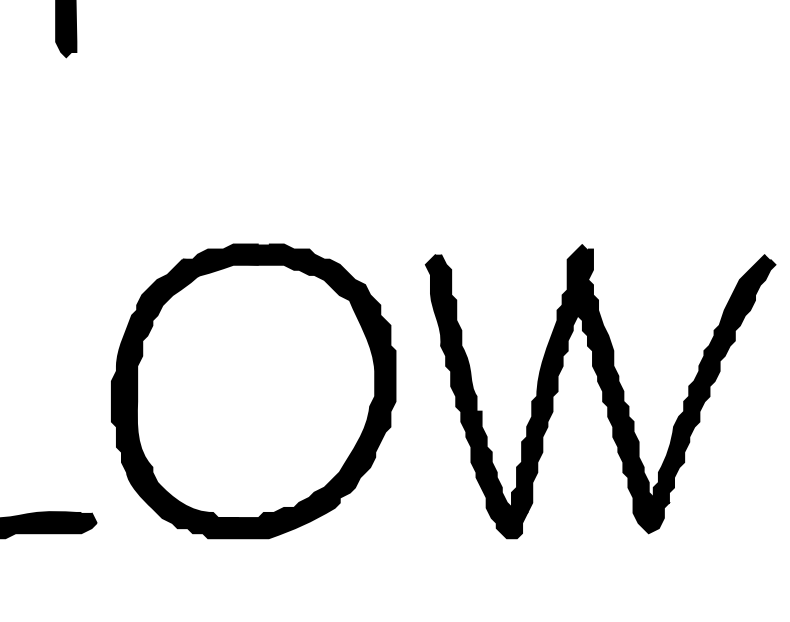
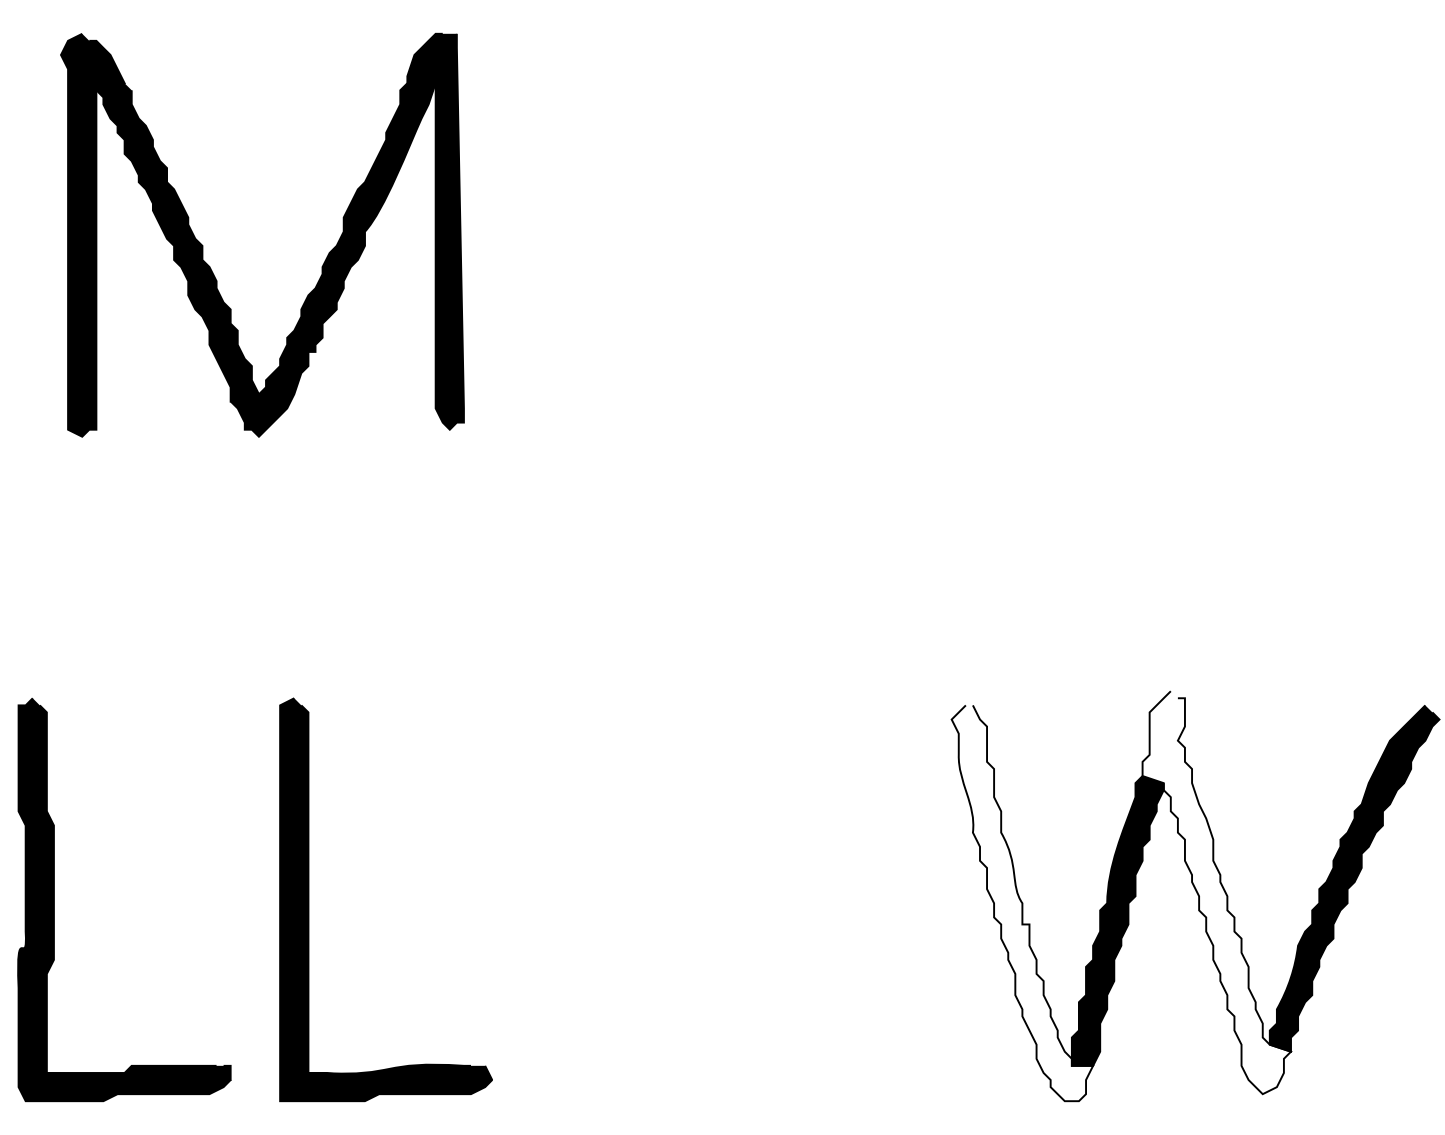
fill: (615, 388) -> (1216, 892), removed
part: (253, 391) -> (711, 896), removed
fill: (476, 396) -> (1022, 903), removed

